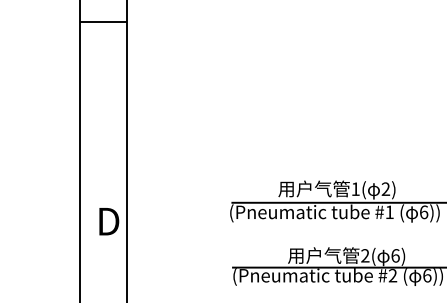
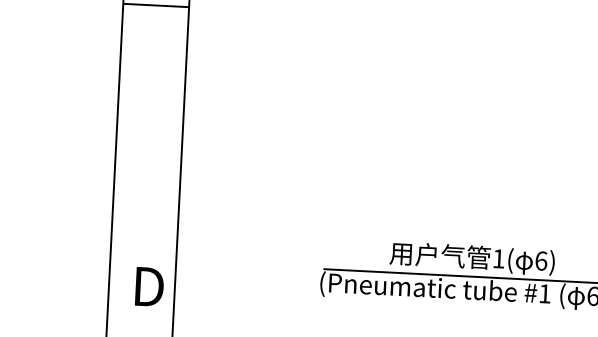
text: (385, 189) -> (540, 261), 2) -> 6)

